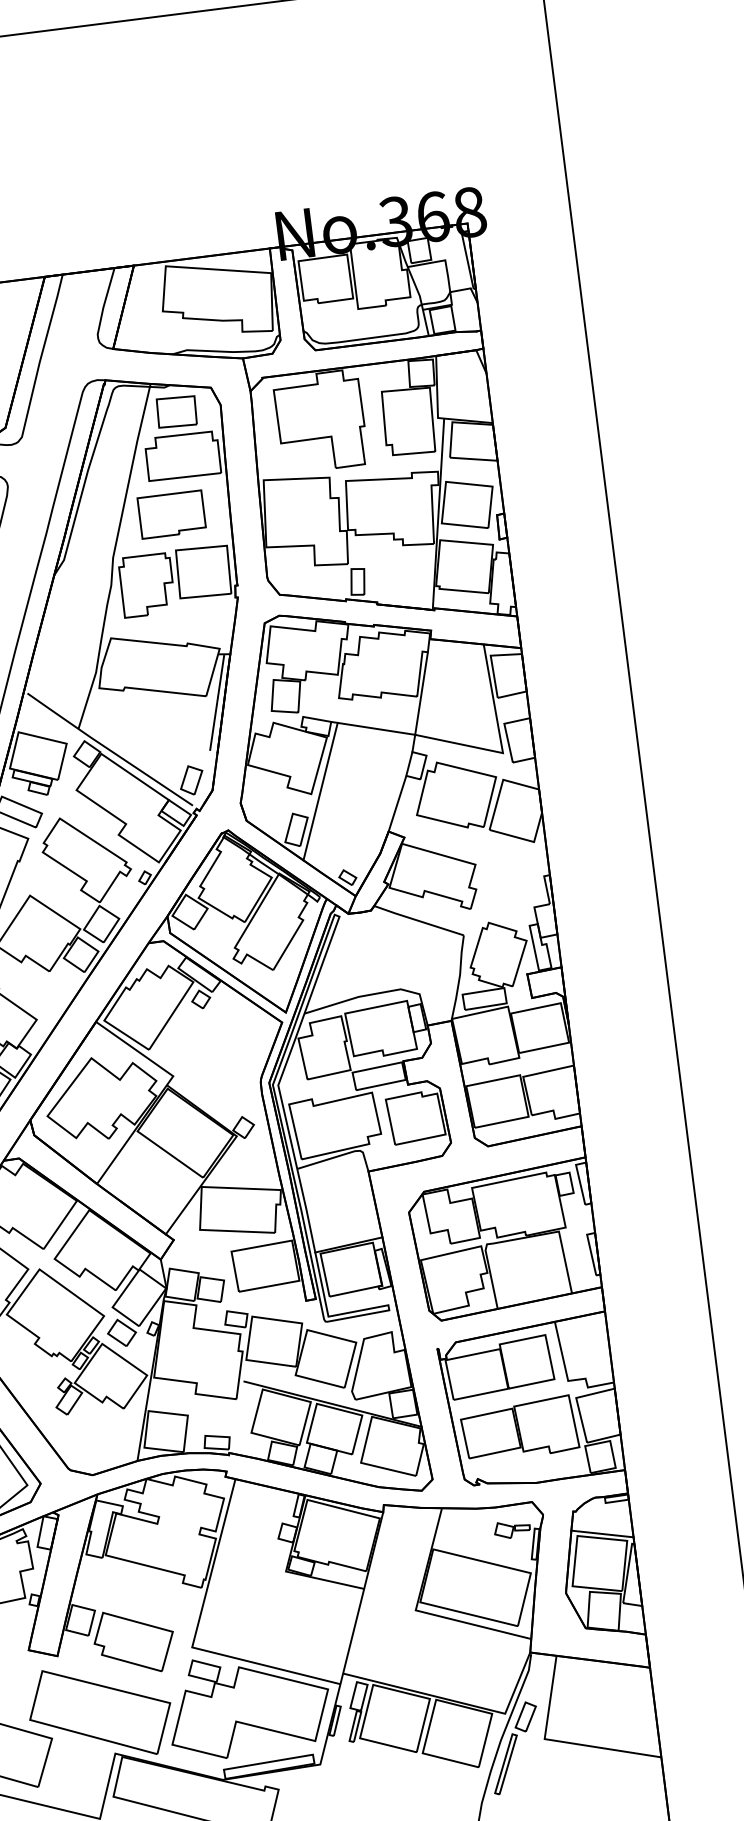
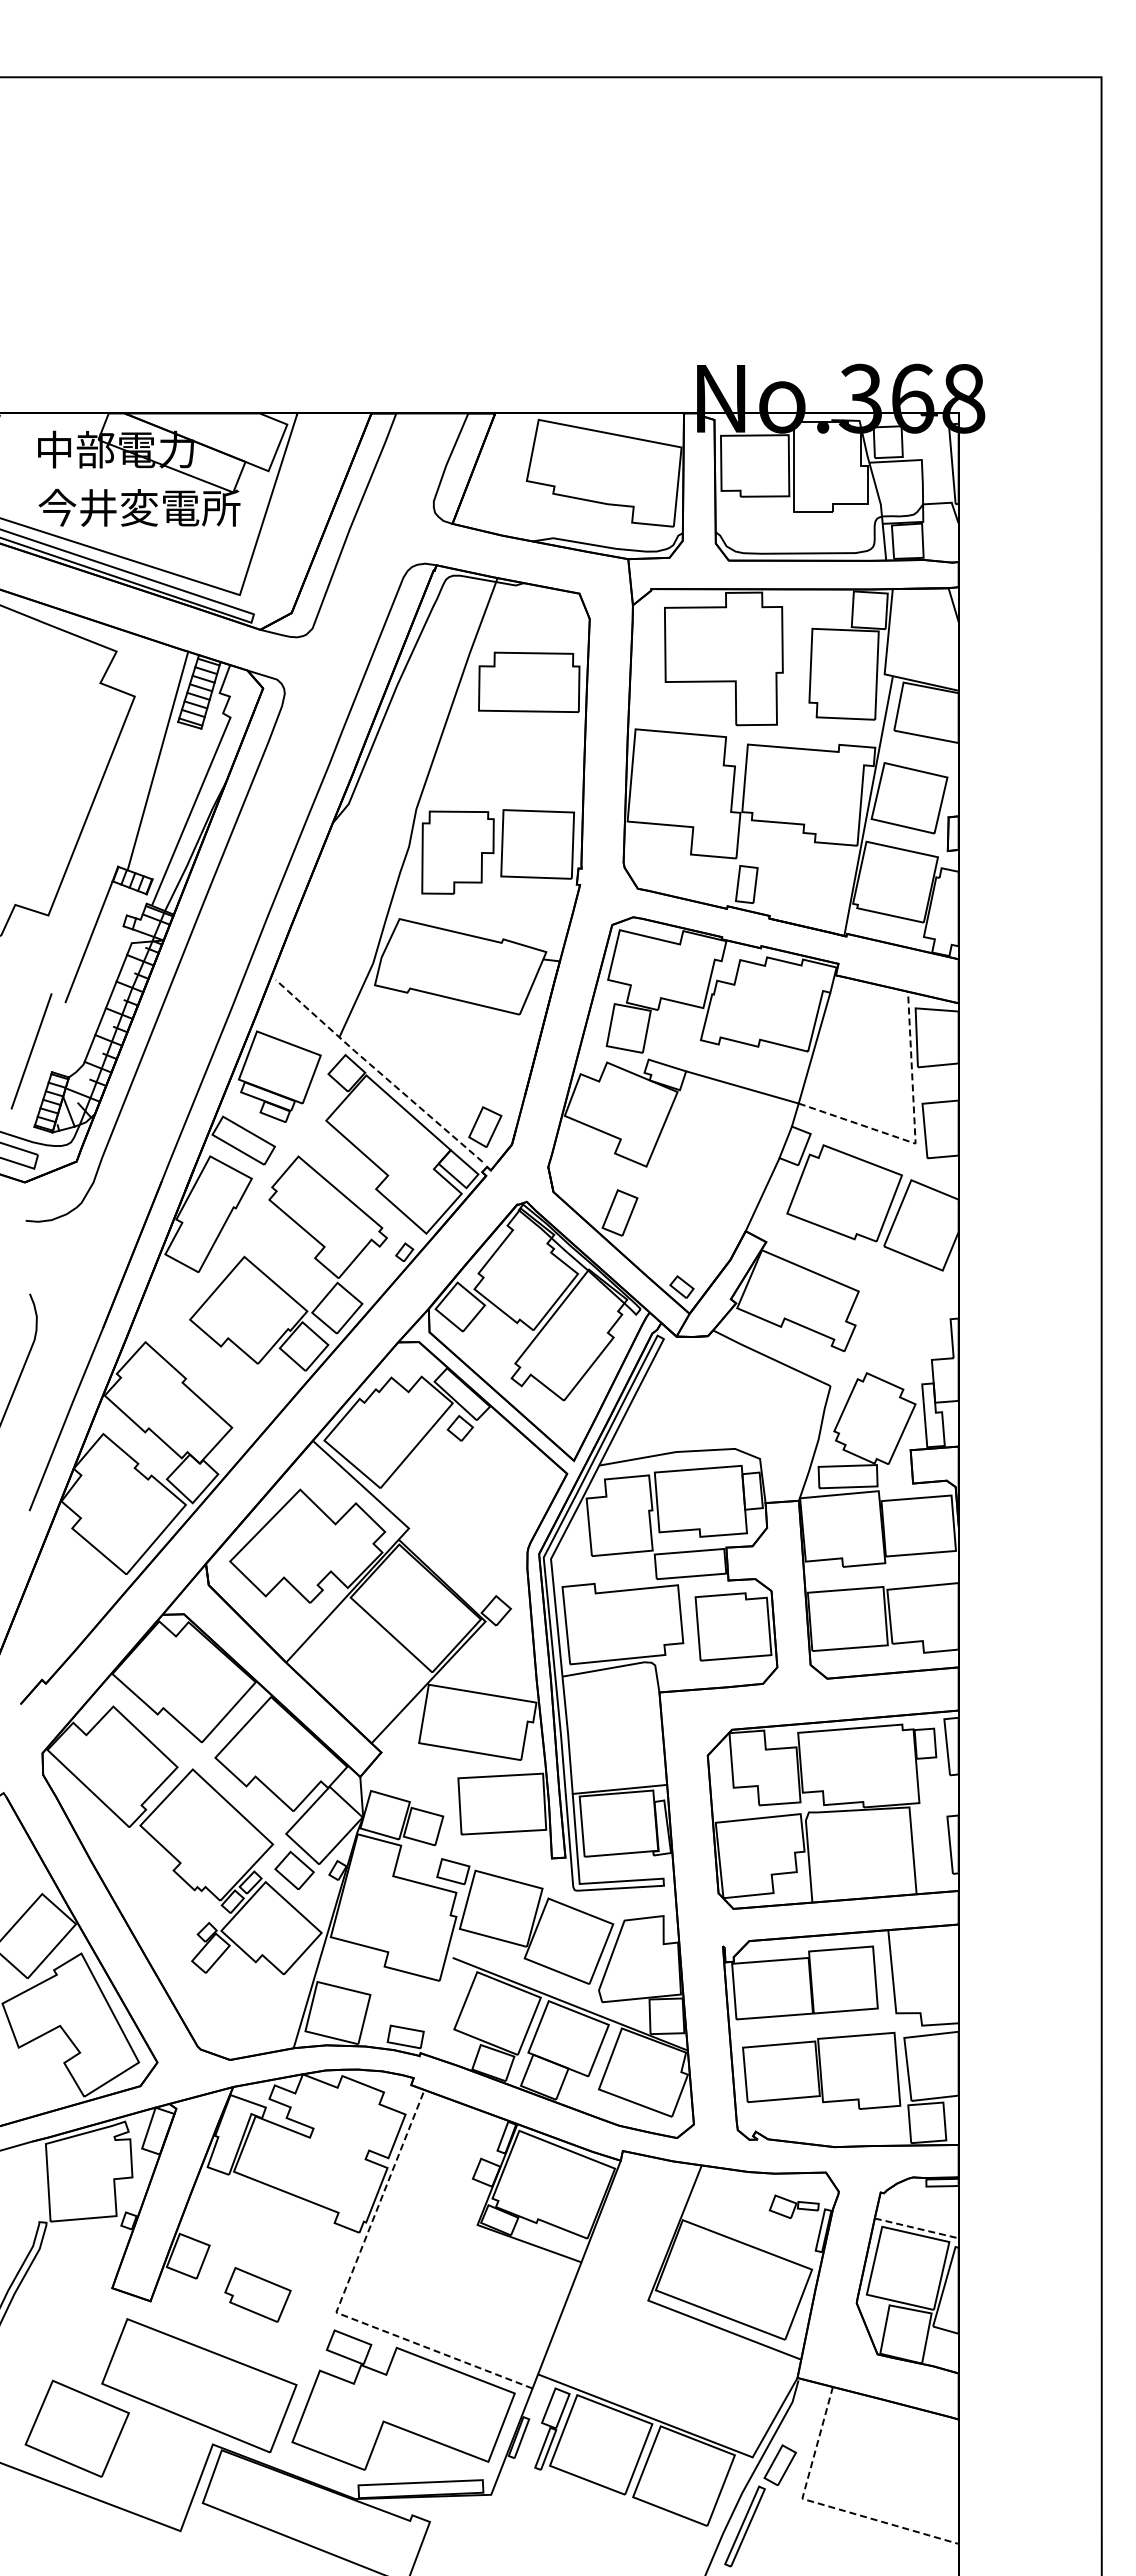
part: (176, 411) -> (528, 620), removed
part: (171, 514) -> (503, 760), removed
line: (217, 702) -> (533, 1025), removed
line: (500, 743) -> (914, 1129), solid -> dashed
line: (108, 749) -> (377, 1070), solid -> dashed
line: (320, 791) -> (659, 1164), removed
line: (603, 1534) -> (917, 2228), solid -> dashed
line: (194, 1637) -> (341, 2299), solid -> dashed
part: (133, 1641) -> (257, 2294), size x0.6
line: (561, 1741) -> (824, 2505), solid -> dashed

